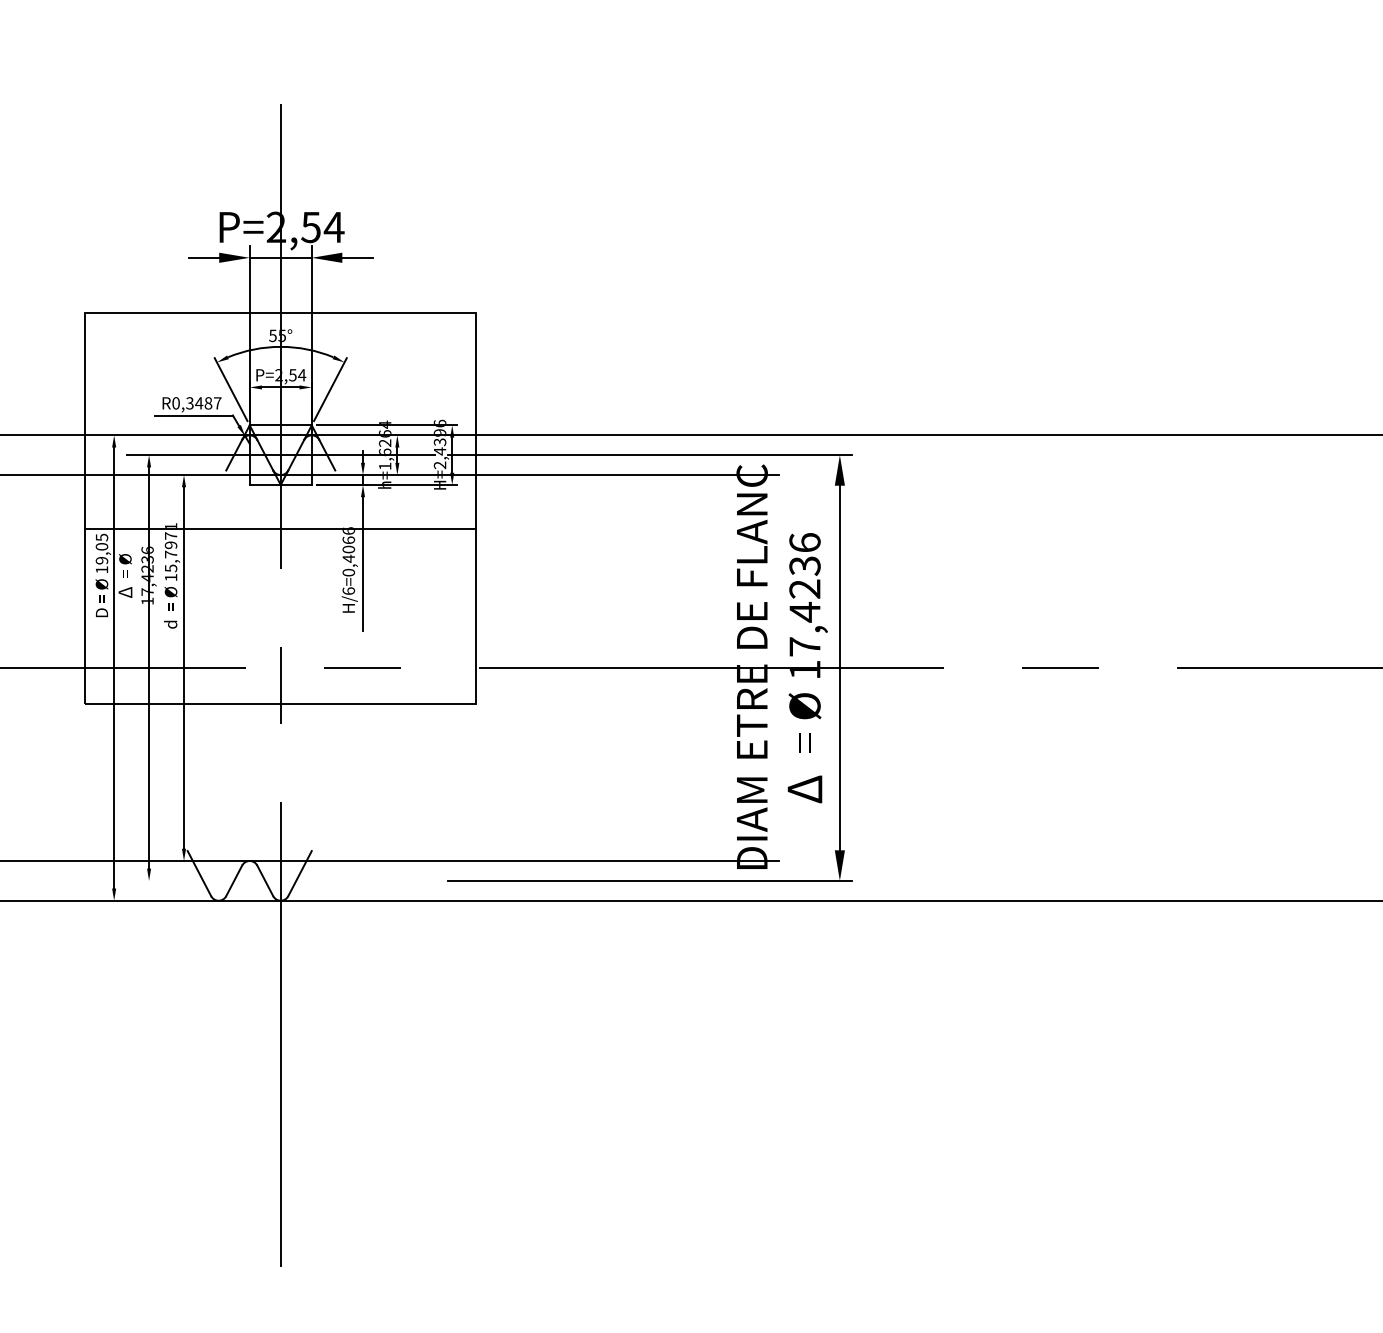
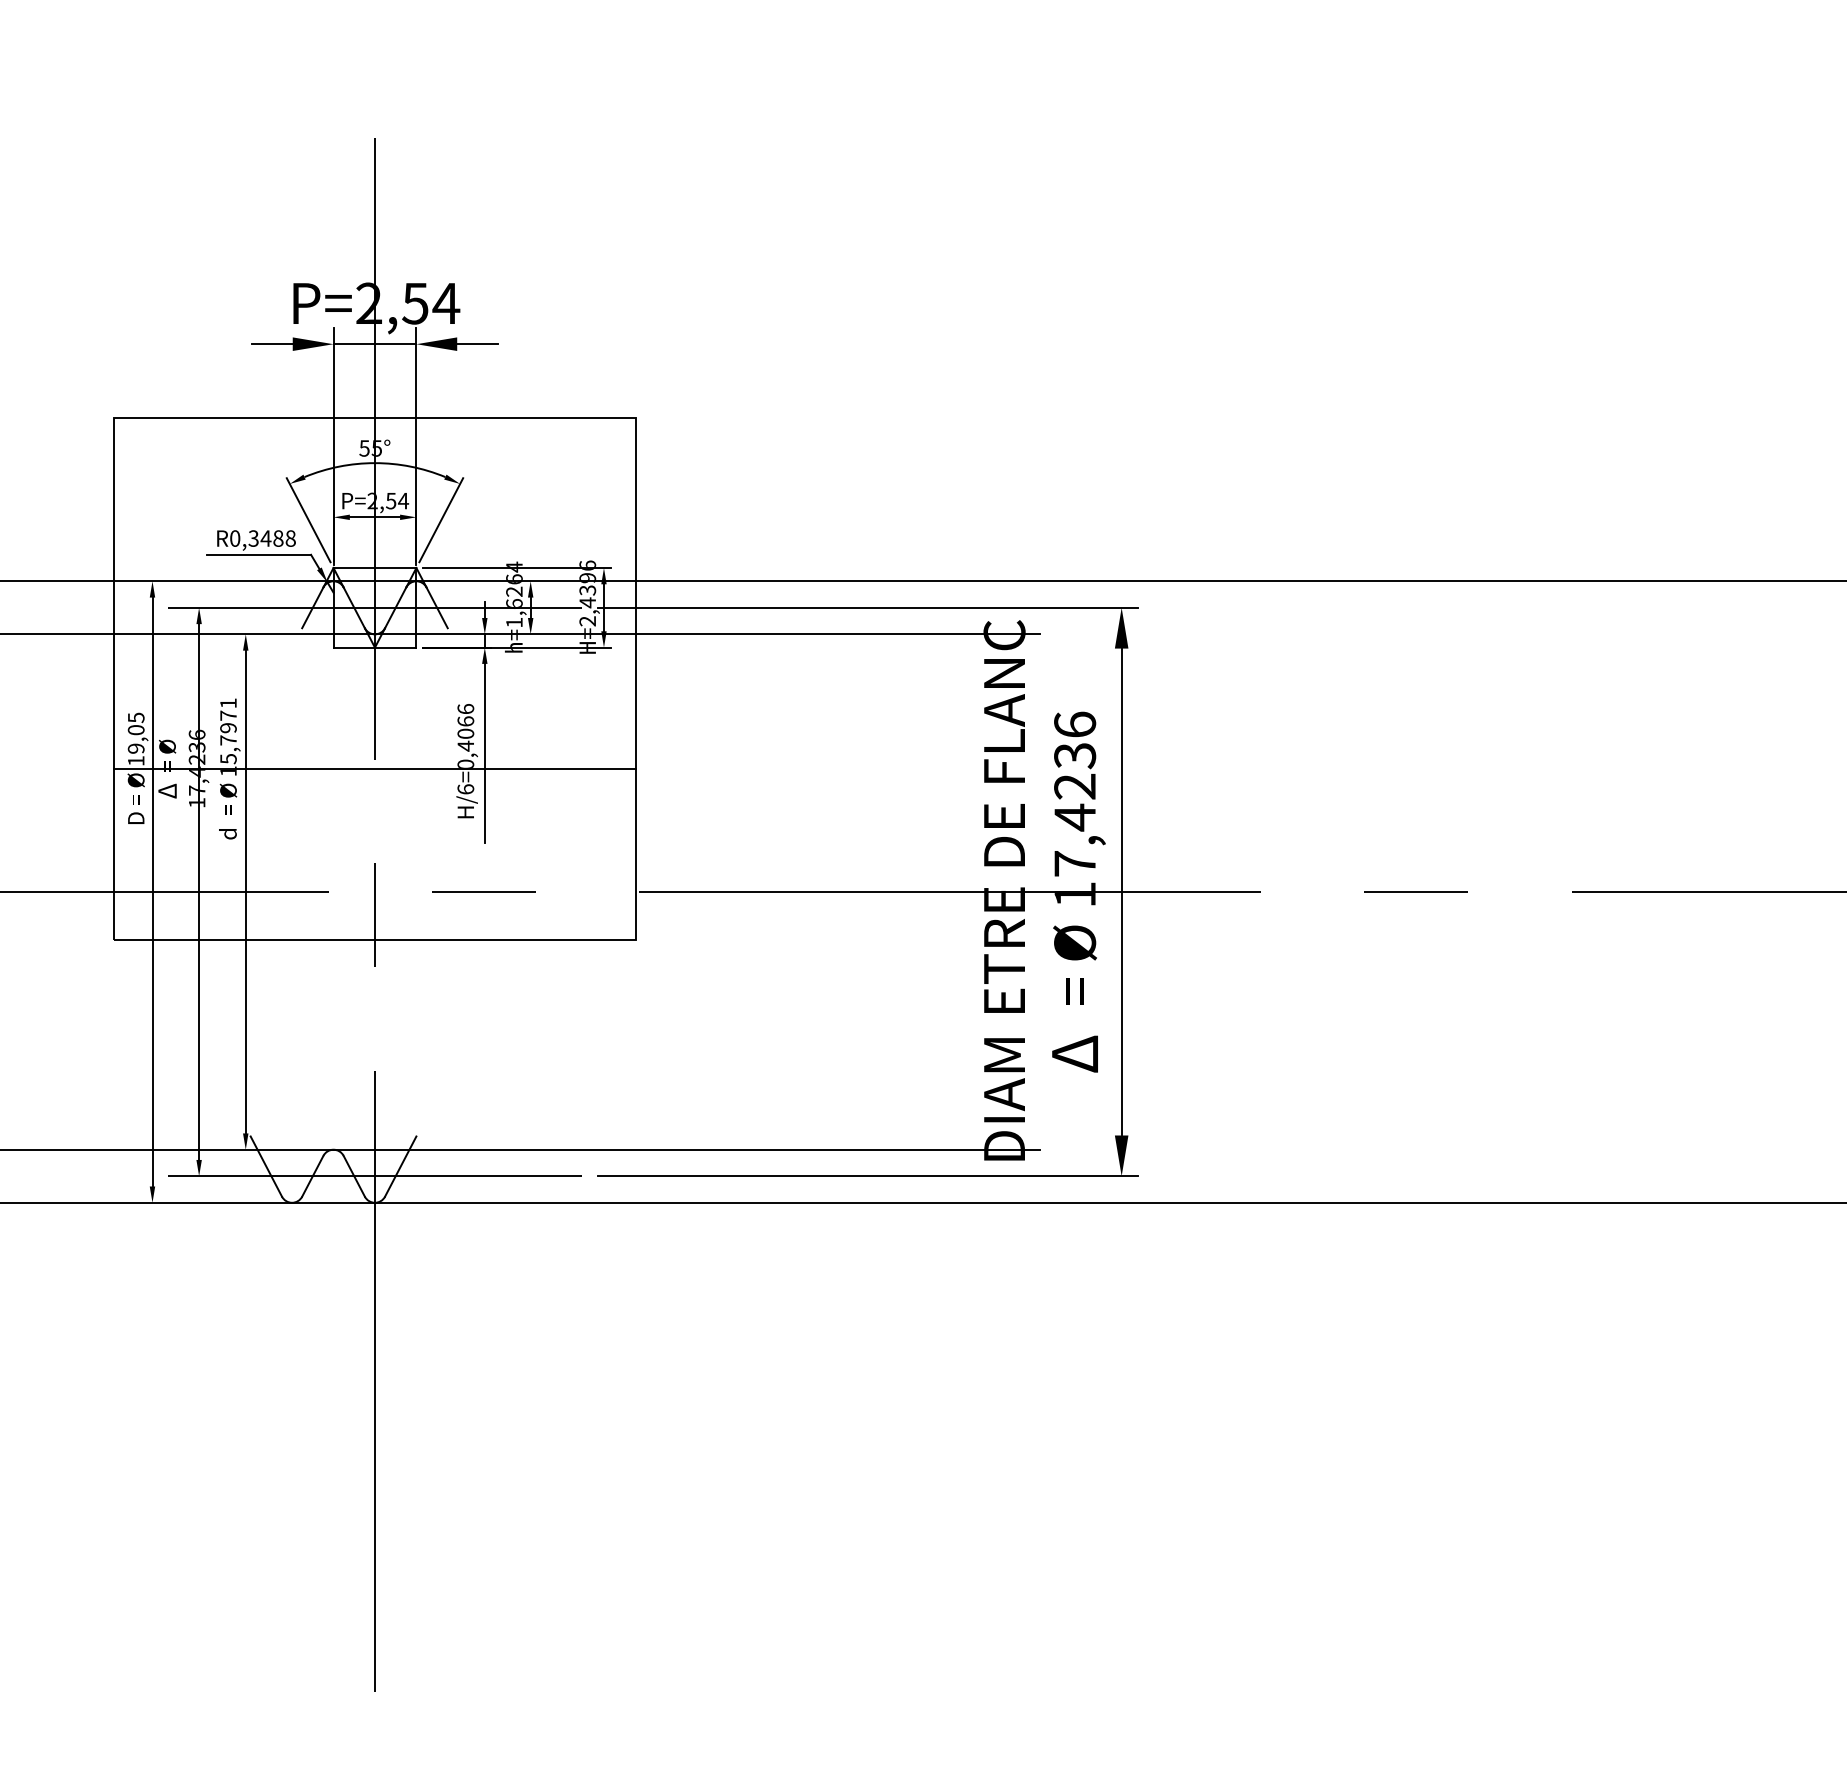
text: (217, 403) -> (290, 538), R0,3487 -> R0,3488
line: (280, 529) -> (374, 768), moved
line: (280, 881) -> (374, 1176), added

